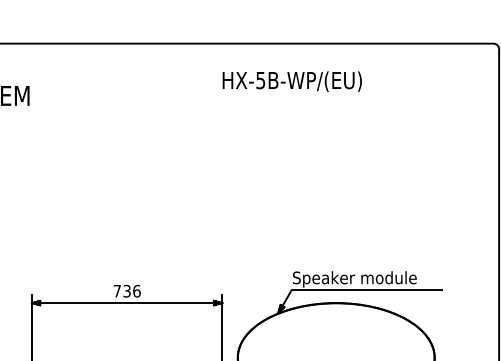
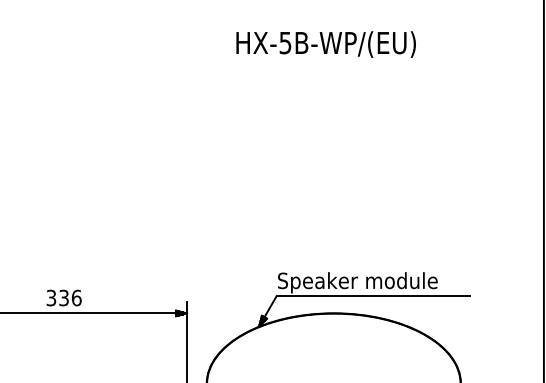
text: (291, 81) -> (325, 44), moved
text: (116, 290) -> (50, 297), 736 -> 336

